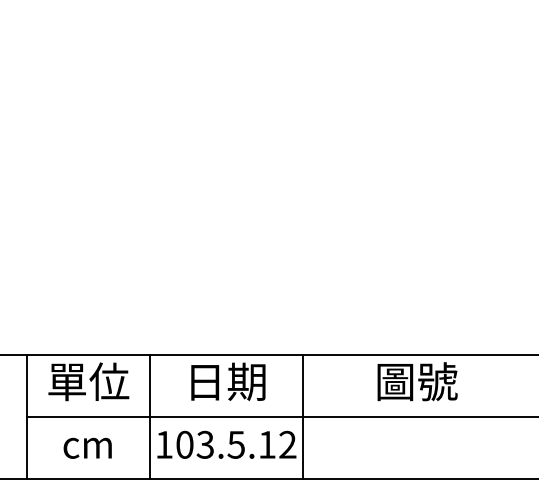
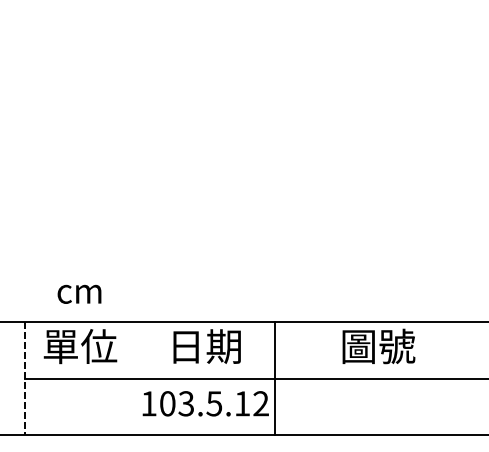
line: (27, 417) -> (24, 378), solid -> dashed
line: (149, 417) -> (135, 378), removed
text: (87, 447) -> (79, 293), moved

